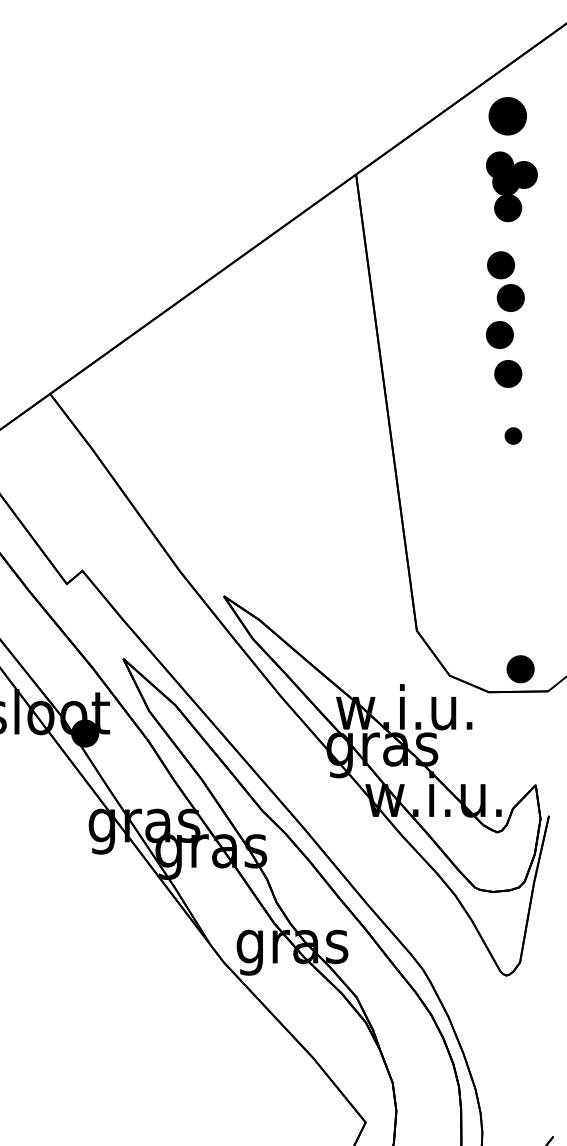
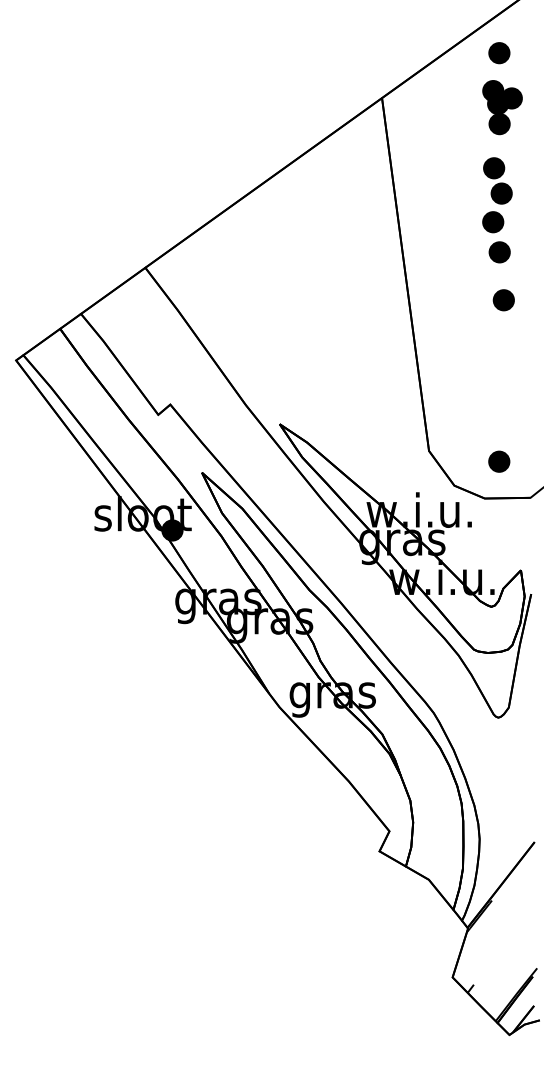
part: (507, 116) -> (499, 53), size x0.71
part: (513, 436) -> (503, 300), size x1.67
part: (520, 668) -> (499, 461), moved

